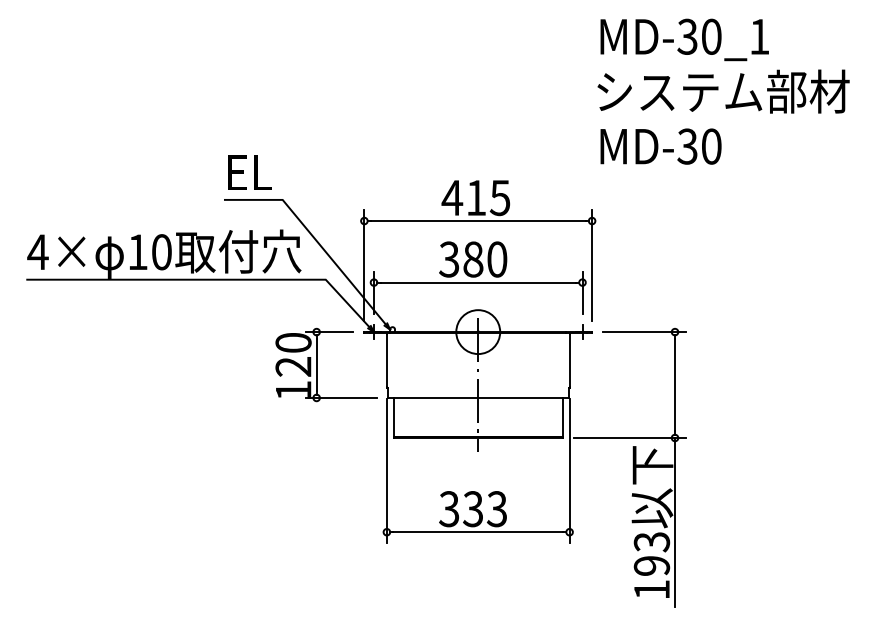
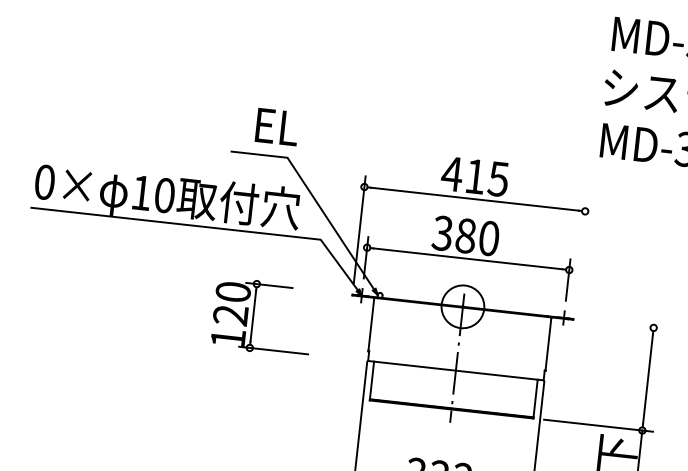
text: (249, 172) -> (277, 126), moved
text: (37, 252) -> (44, 182), 4× -> 0×
line: (592, 265) -> (580, 254), removed
line: (644, 332) -> (624, 325), removed
part: (317, 364) -> (254, 315), moved

